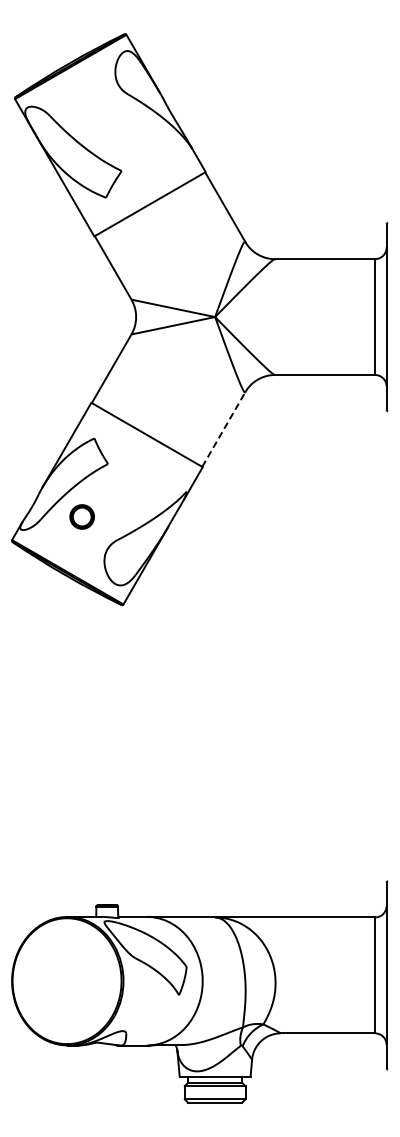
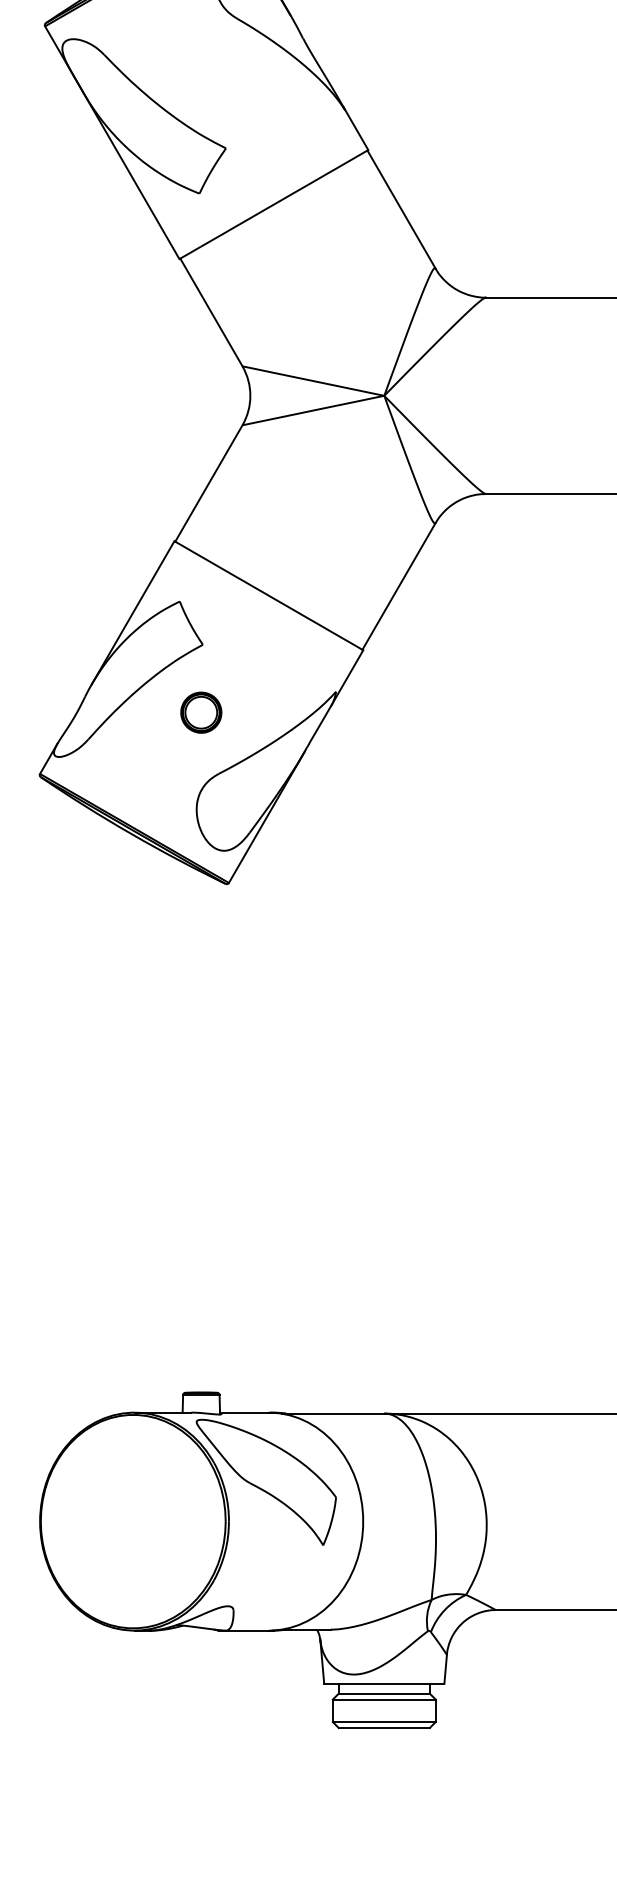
line: (224, 429) -> (400, 586), dashed -> solid
part: (81, 516) -> (200, 711), moved

